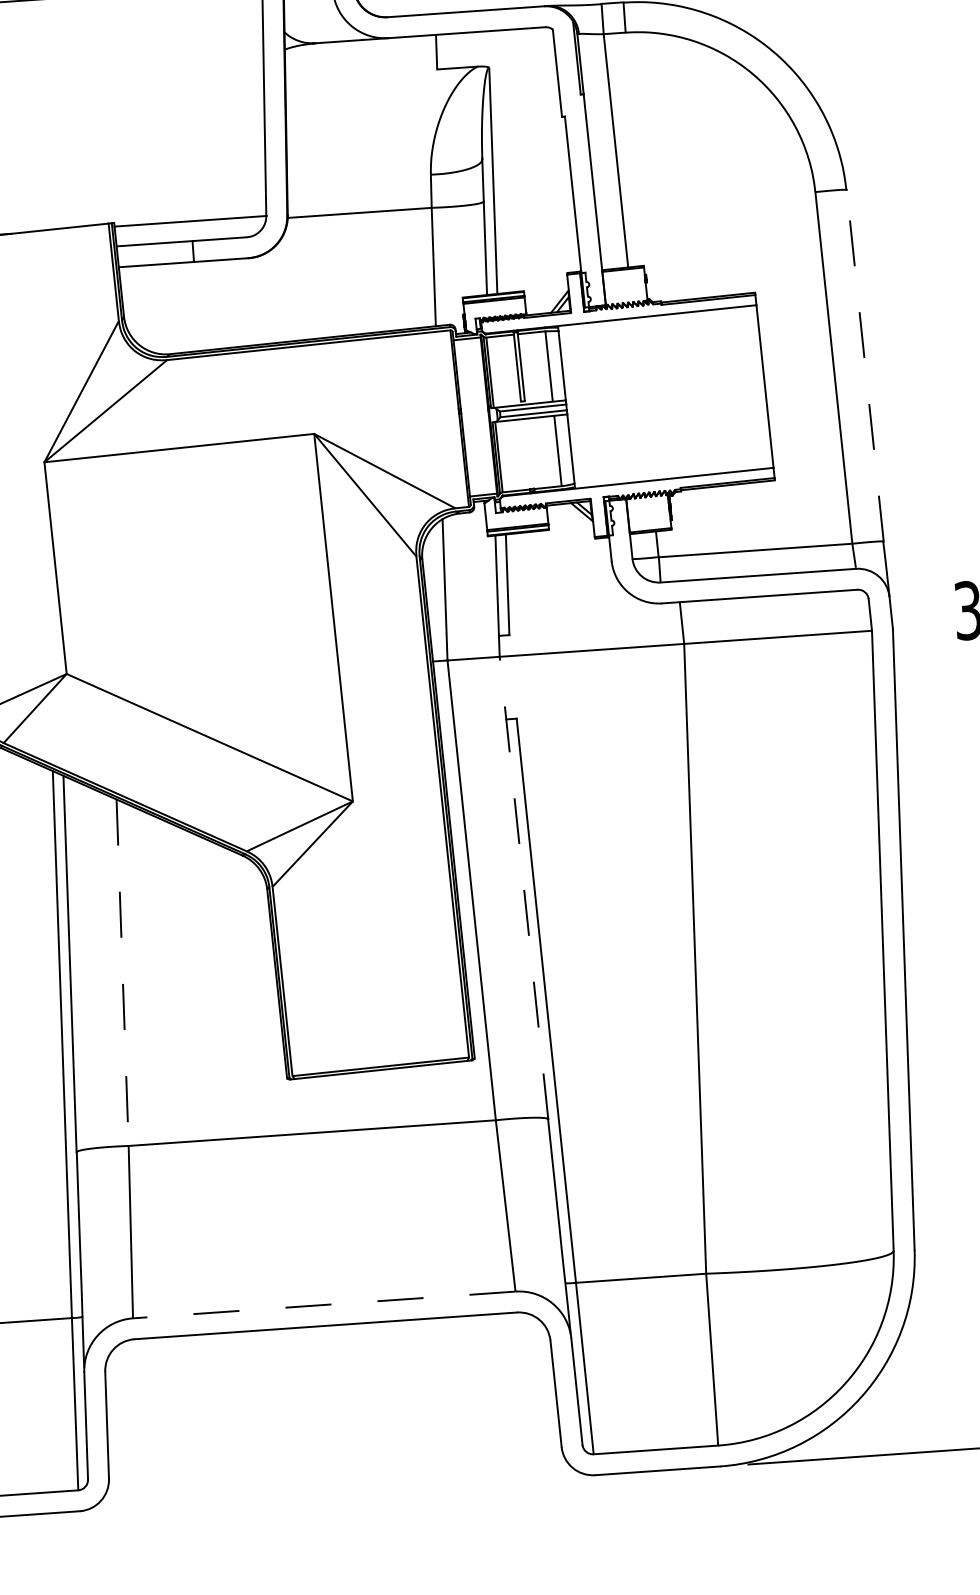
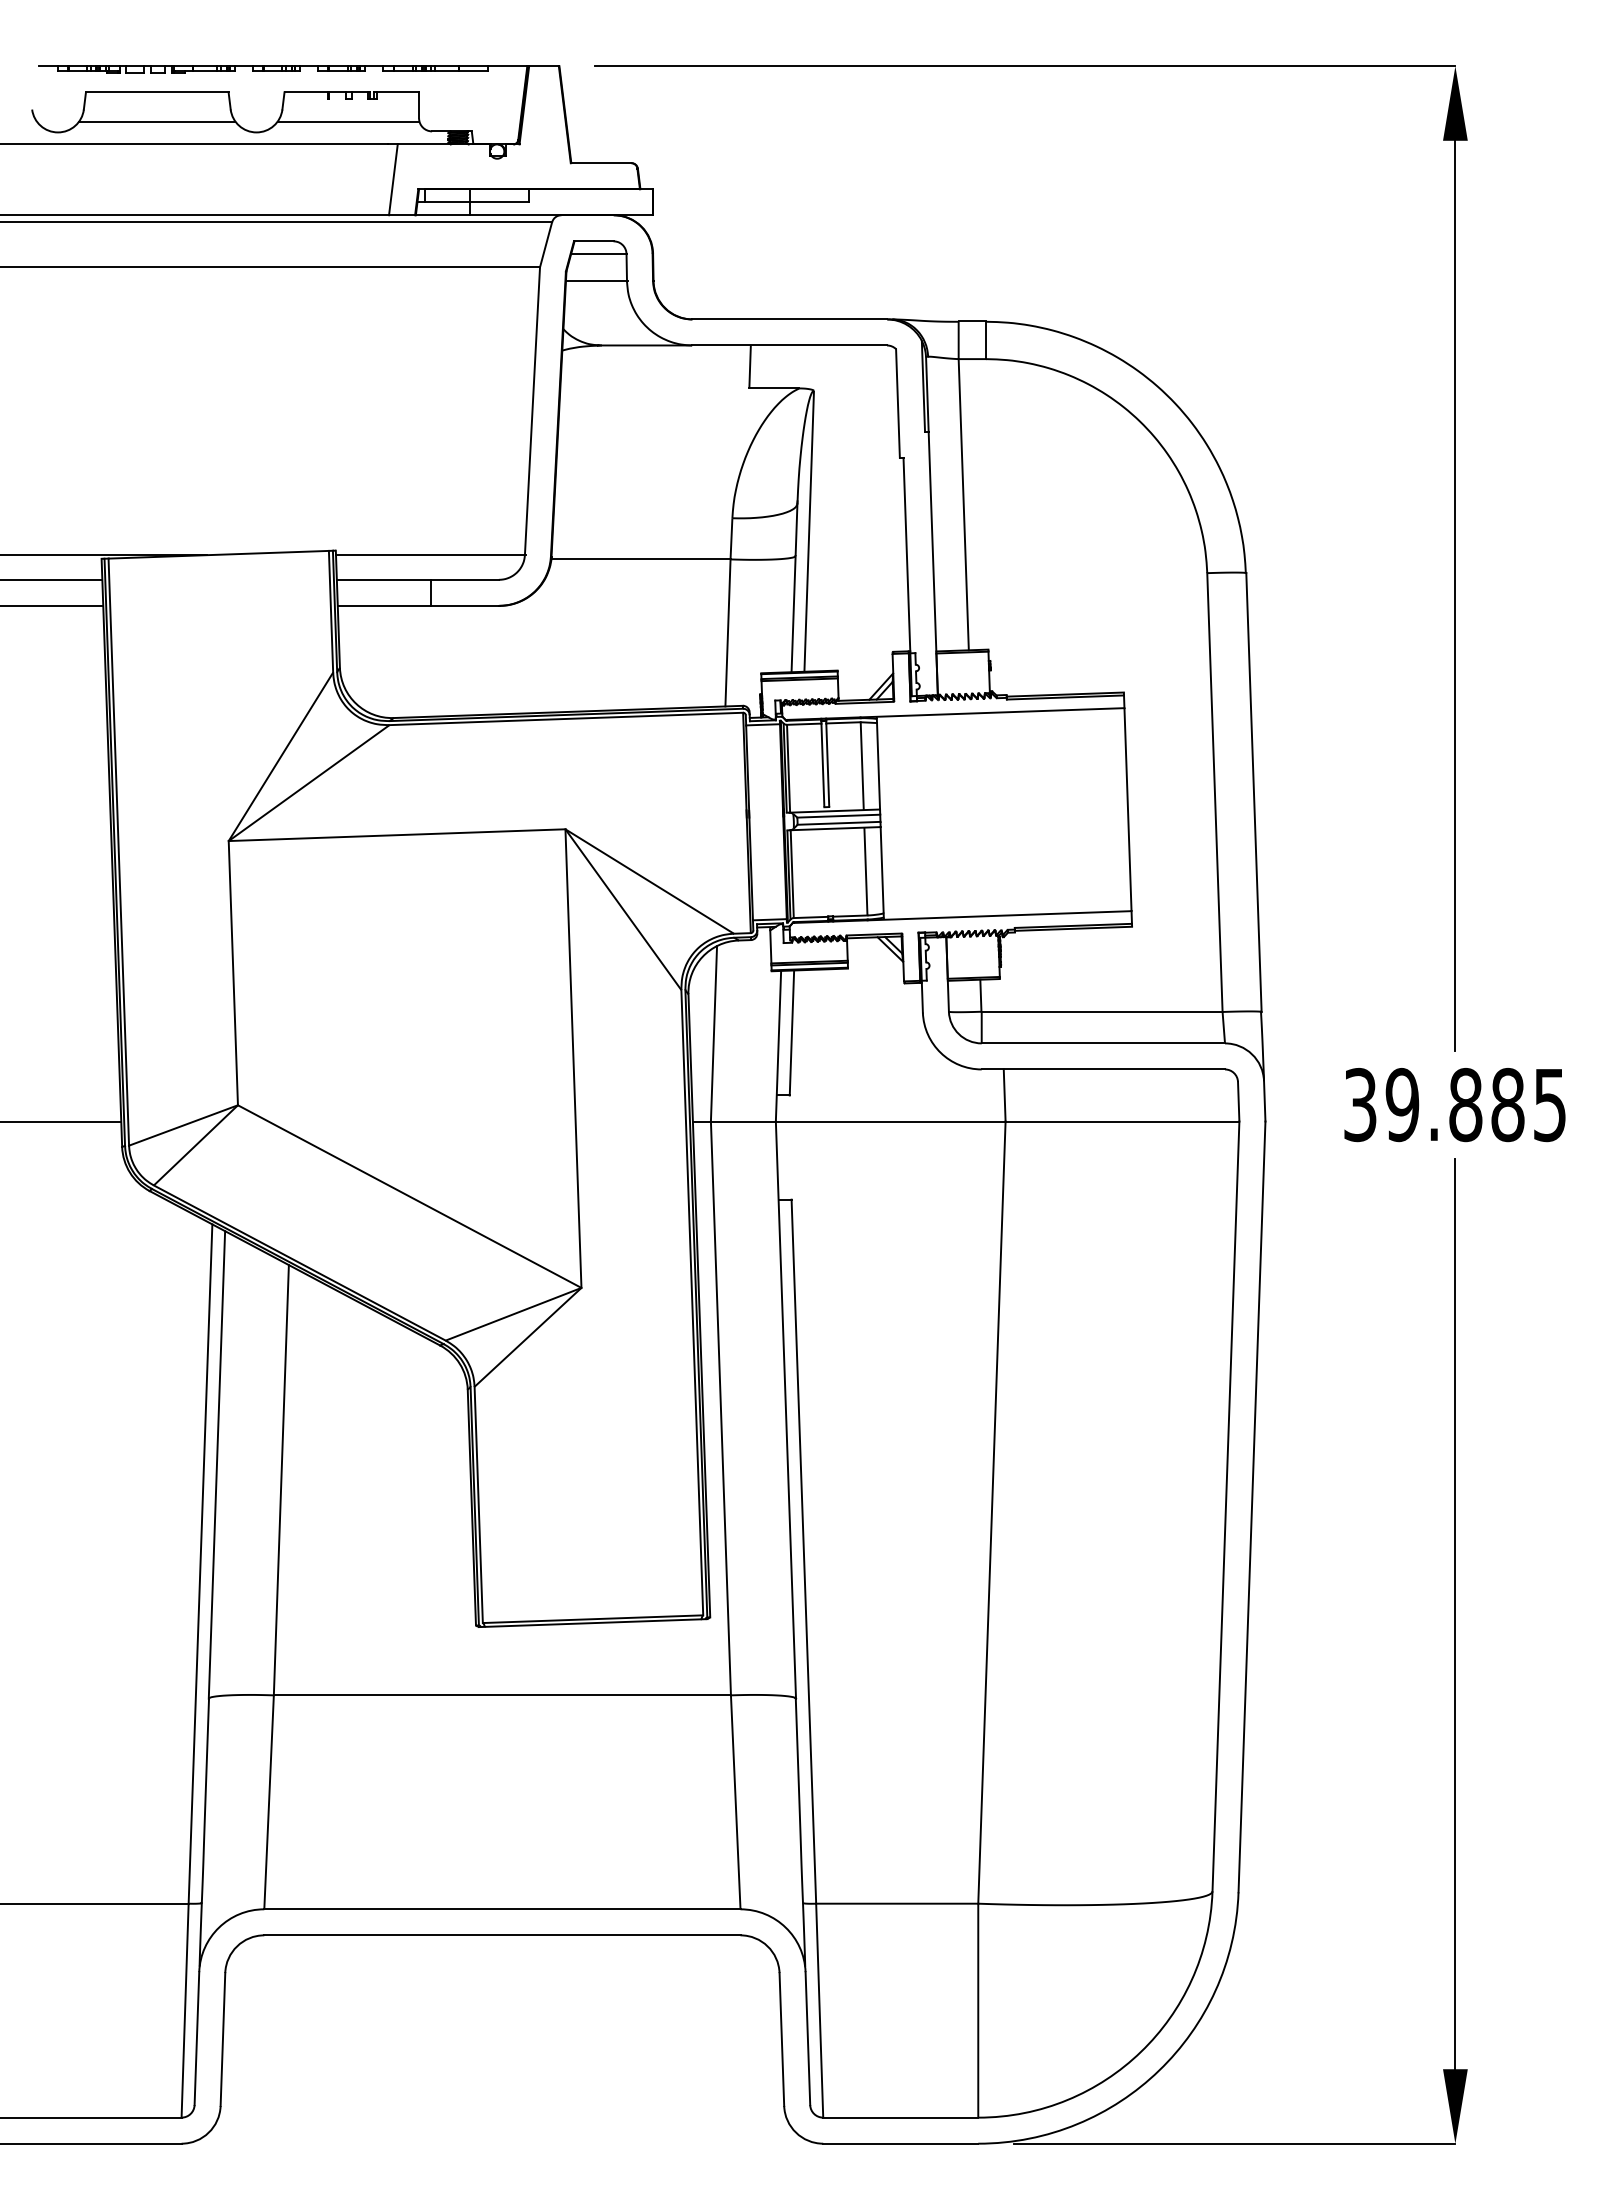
line: (864, 365) -> (1253, 792), dashed -> solid
line: (523, 888) -> (785, 1410), dashed -> solid
line: (122, 972) -> (281, 1480), dashed -> solid
line: (323, 1305) -> (501, 1909), dashed -> solid

